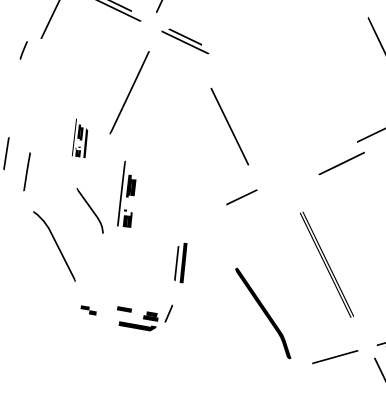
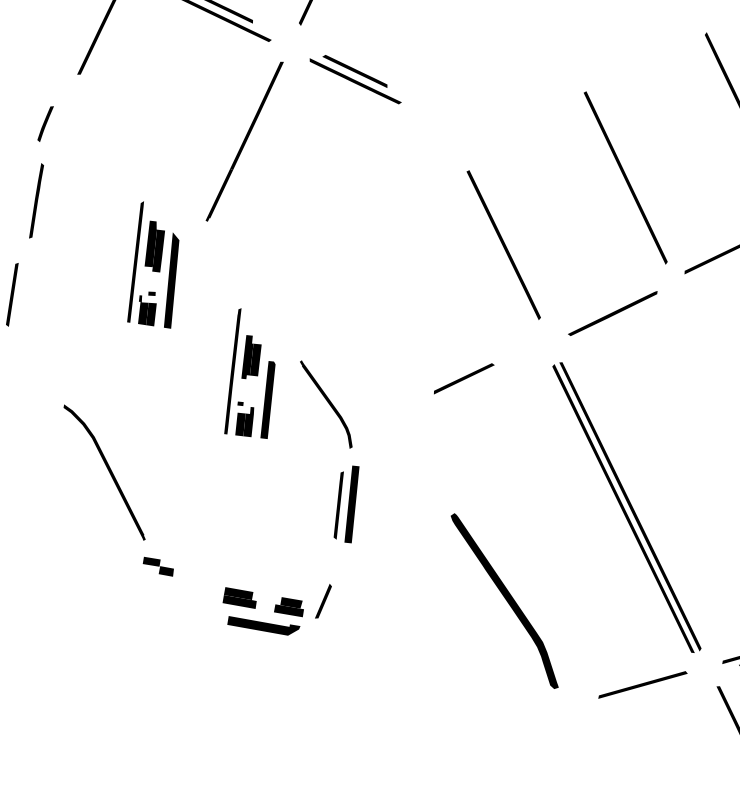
line: (23, 50) -> (44, 123), moved
line: (129, 92) -> (244, 141), moved
line: (326, 92) -> (625, 177), added
line: (229, 126) -> (503, 244), moved
part: (79, 138) -> (152, 265), size x1.67
line: (341, 163) -> (612, 313), moved
line: (26, 171) -> (35, 200), moved
fill: (139, 208) -> (267, 399), added
part: (89, 210) -> (324, 403), moved
part: (326, 264) -> (625, 507), size x1.43
part: (88, 310) -> (158, 566), moved
fill: (124, 313) -> (238, 601), added

